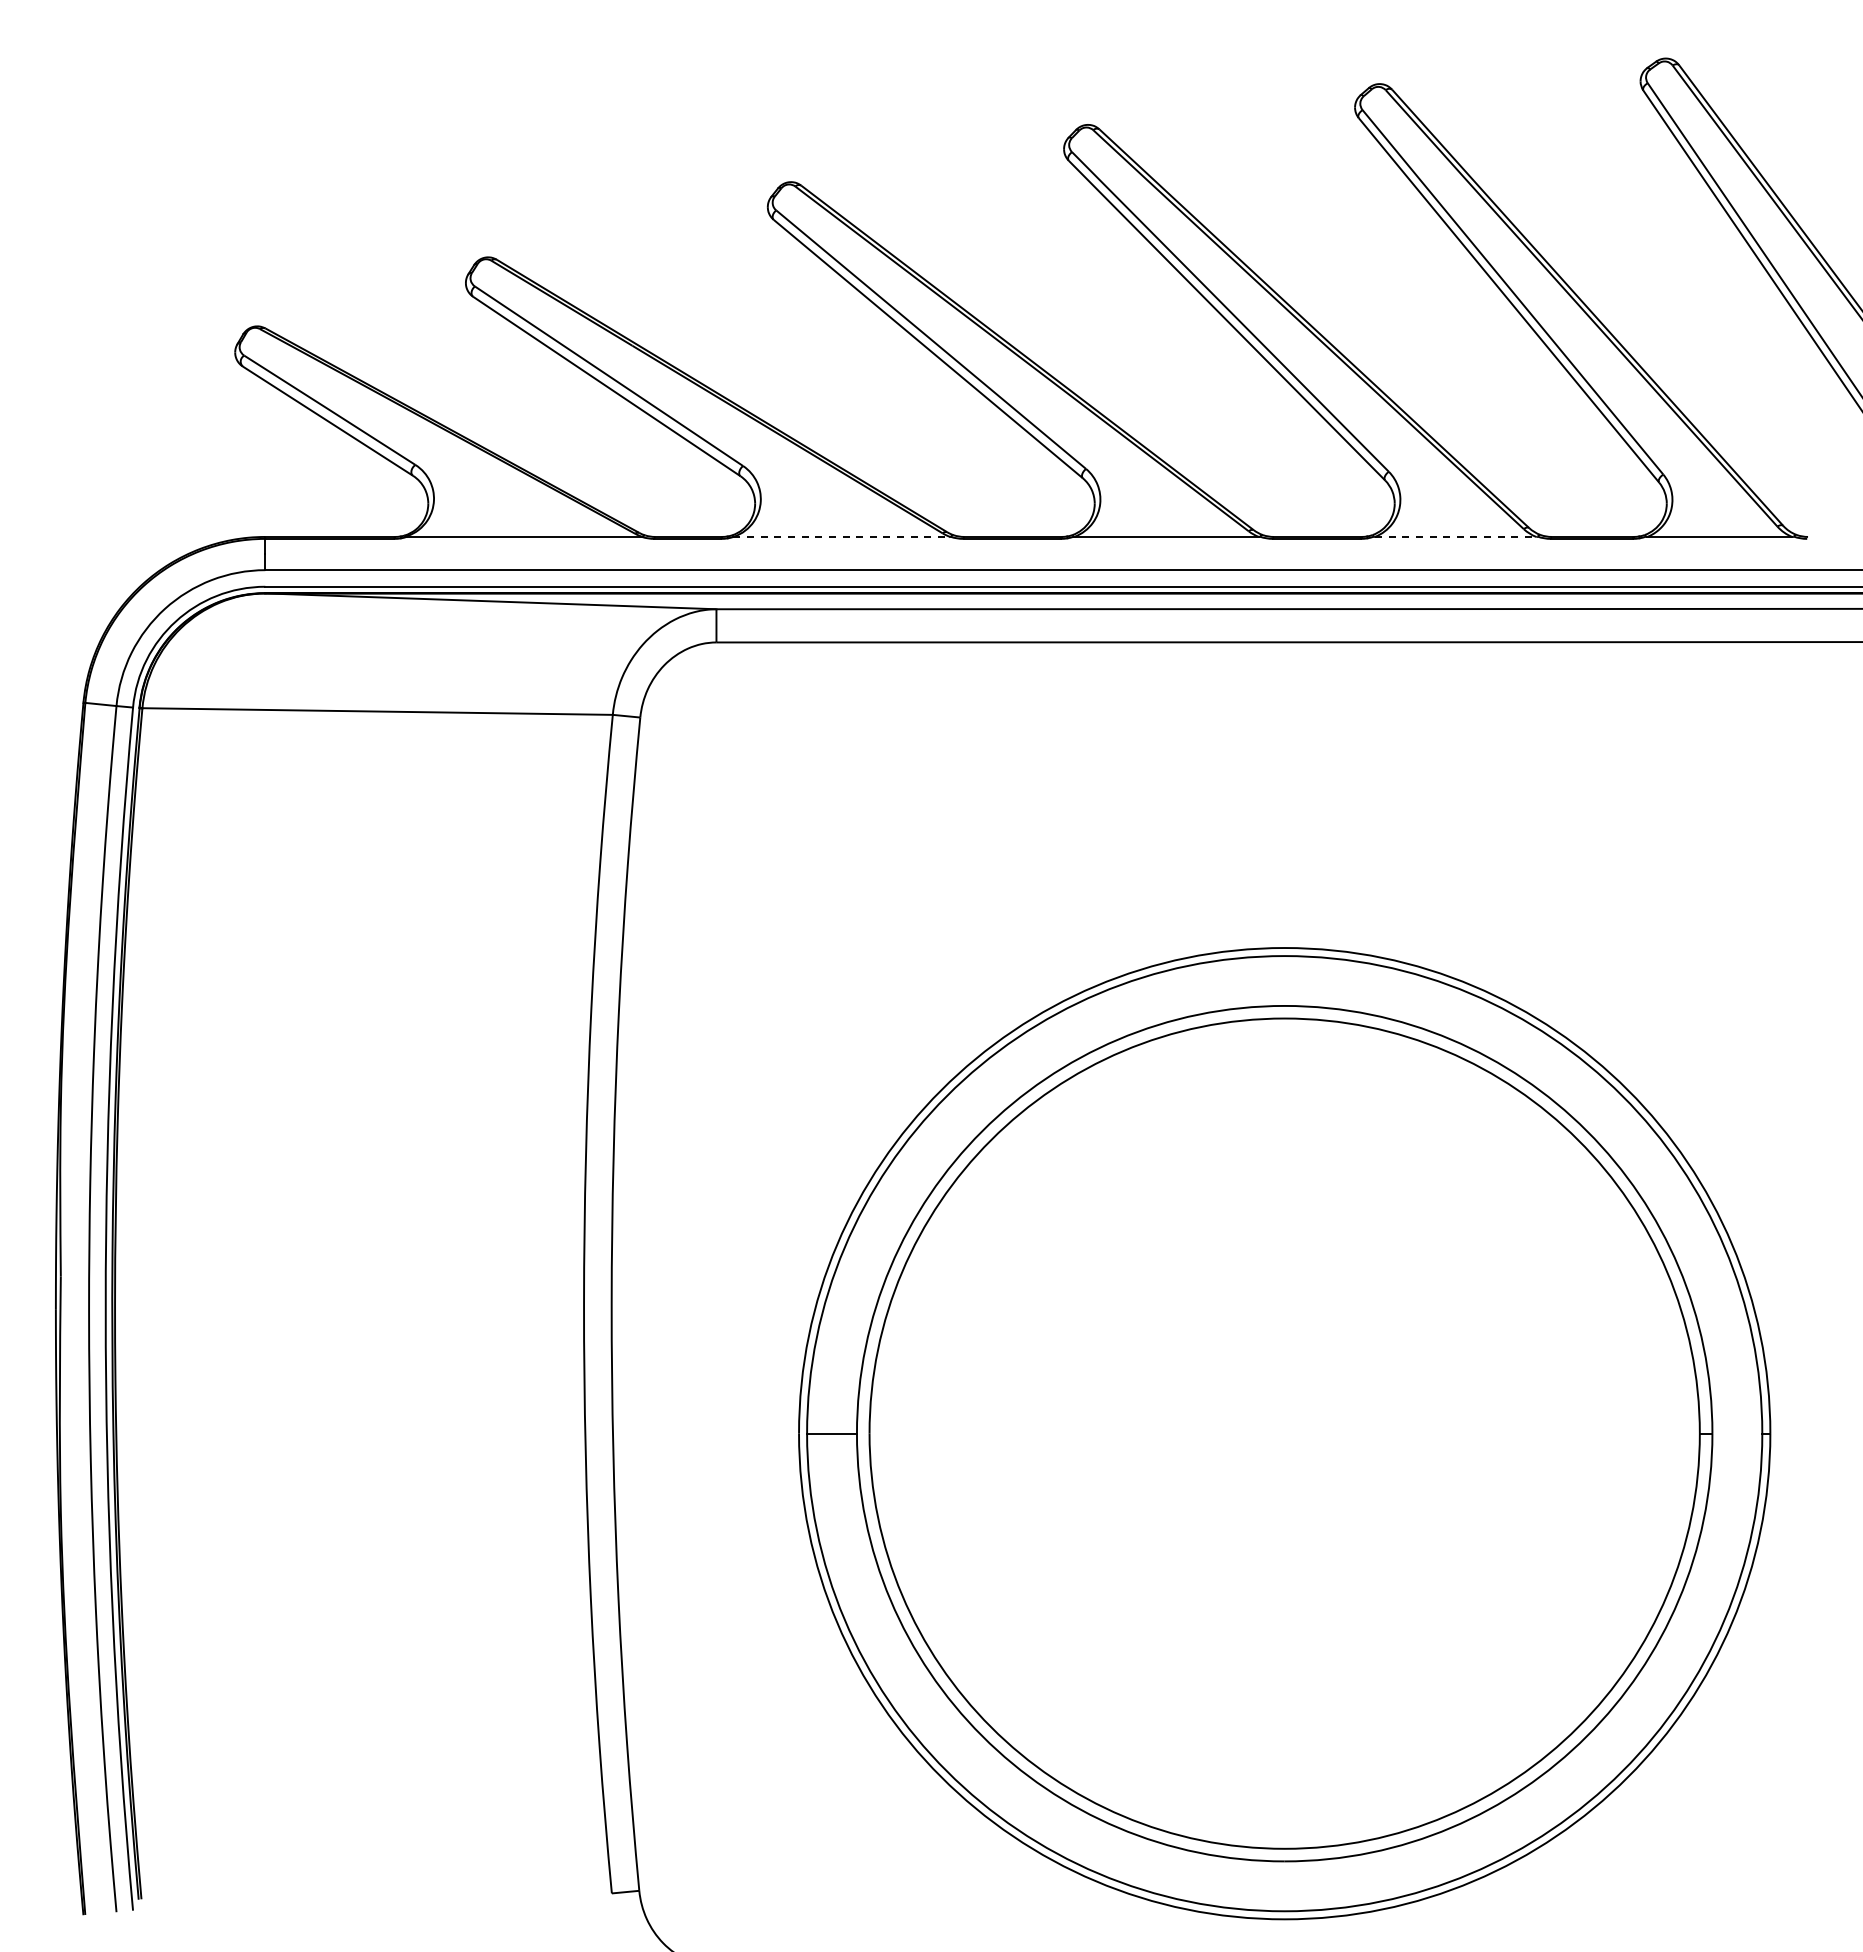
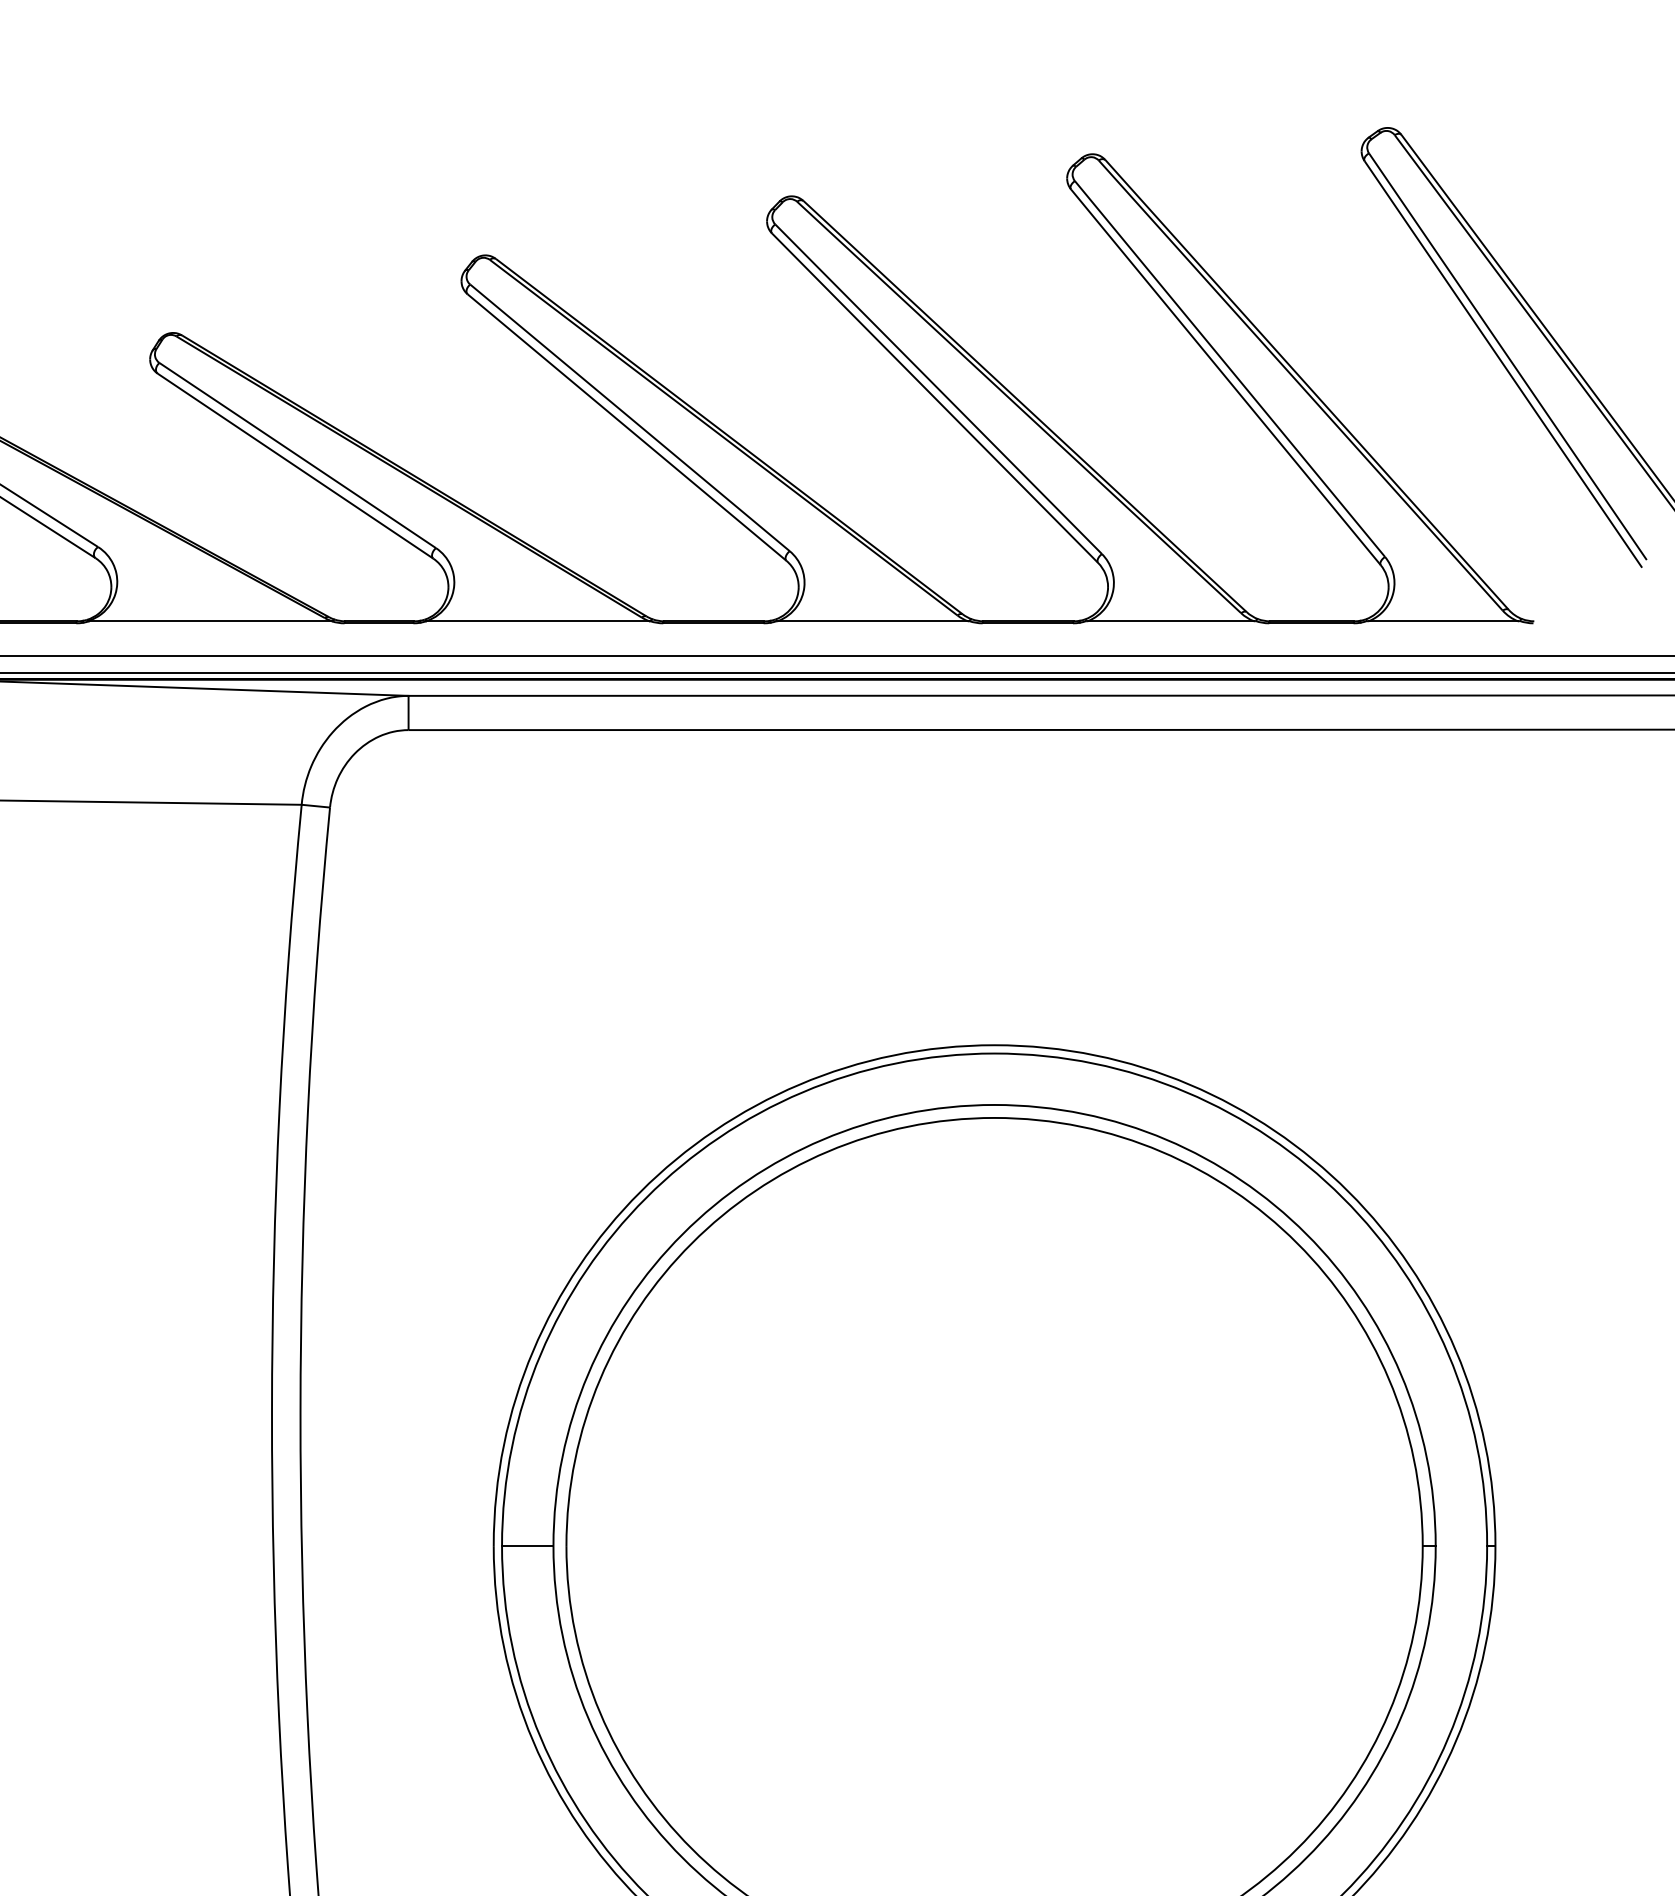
line: (842, 536) -> (538, 620), dashed -> solid
line: (1455, 536) -> (1170, 620), dashed -> solid

